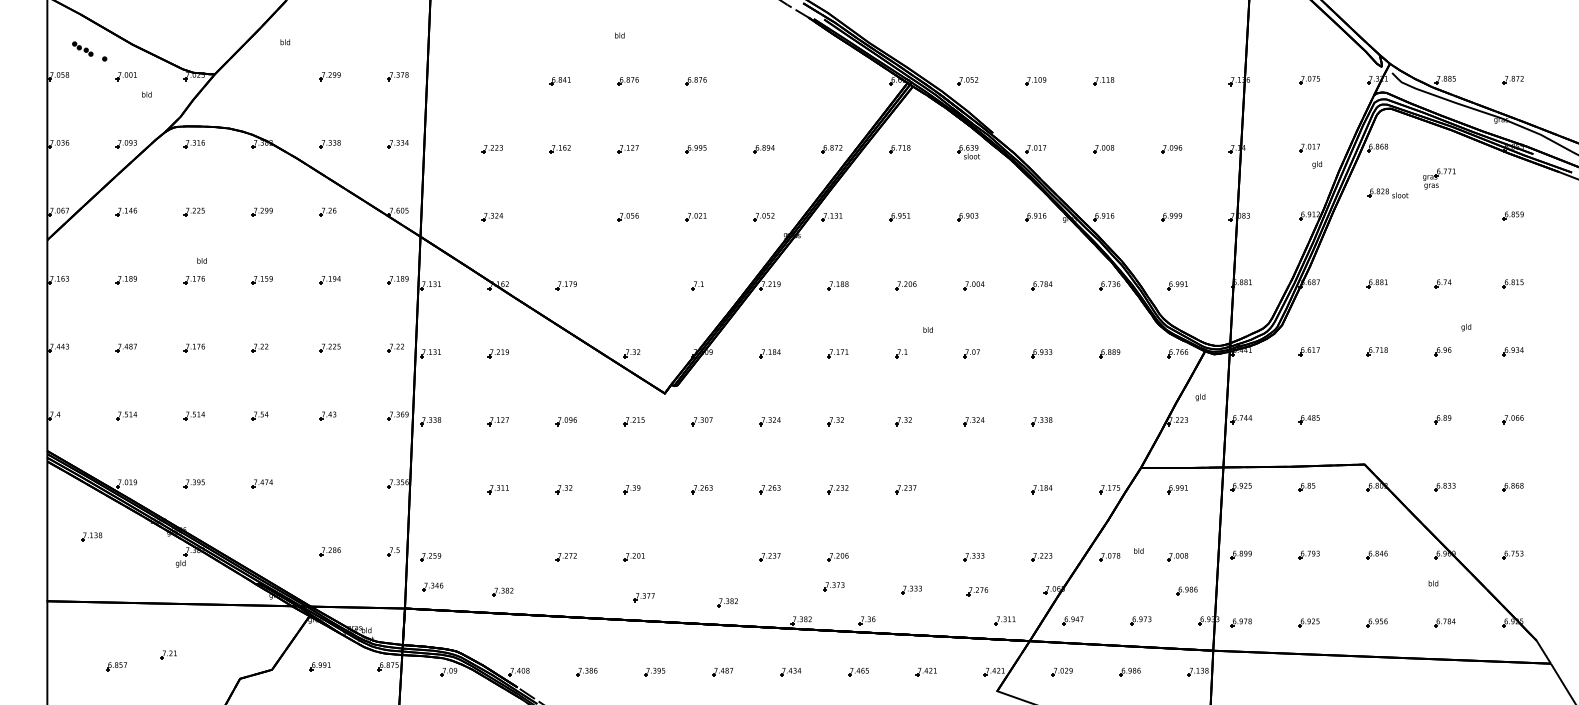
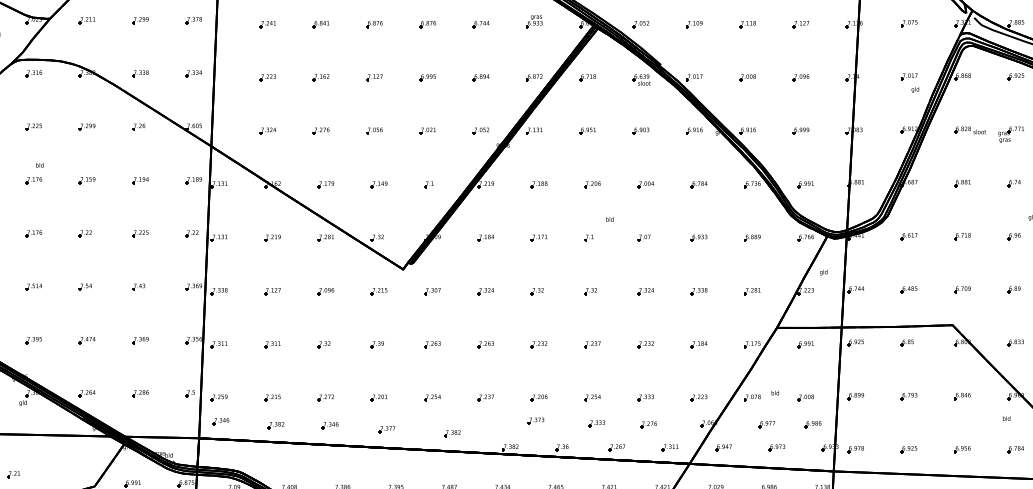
part: (261, 76) -> (86, 20), added
part: (831, 77) -> (534, 21), added
part: (491, 81) -> (267, 24), added
part: (763, 81) -> (480, 24), added
part: (1171, 81) -> (800, 24), added
part: (1444, 147) -> (1015, 76), added
part: (1439, 178) -> (1011, 134), moved
part: (1387, 193) -> (969, 130), moved
part: (559, 217) -> (320, 131), added
part: (633, 285) -> (378, 184), added
part: (565, 353) -> (325, 238), added
part: (1376, 419) -> (961, 289), added
part: (1109, 421) -> (752, 291), added
part: (329, 483) -> (139, 340), added
part: (430, 489) -> (219, 344), added
part: (973, 489) -> (645, 344), added
part: (261, 551) -> (86, 393), added
part: (498, 557) -> (272, 398), added
part: (701, 557) -> (431, 398), added
part: (905, 557) -> (592, 398), added
part: (1127, 590) -> (766, 424), added
part: (571, 592) -> (329, 425), added
part: (936, 620) -> (616, 447), added

